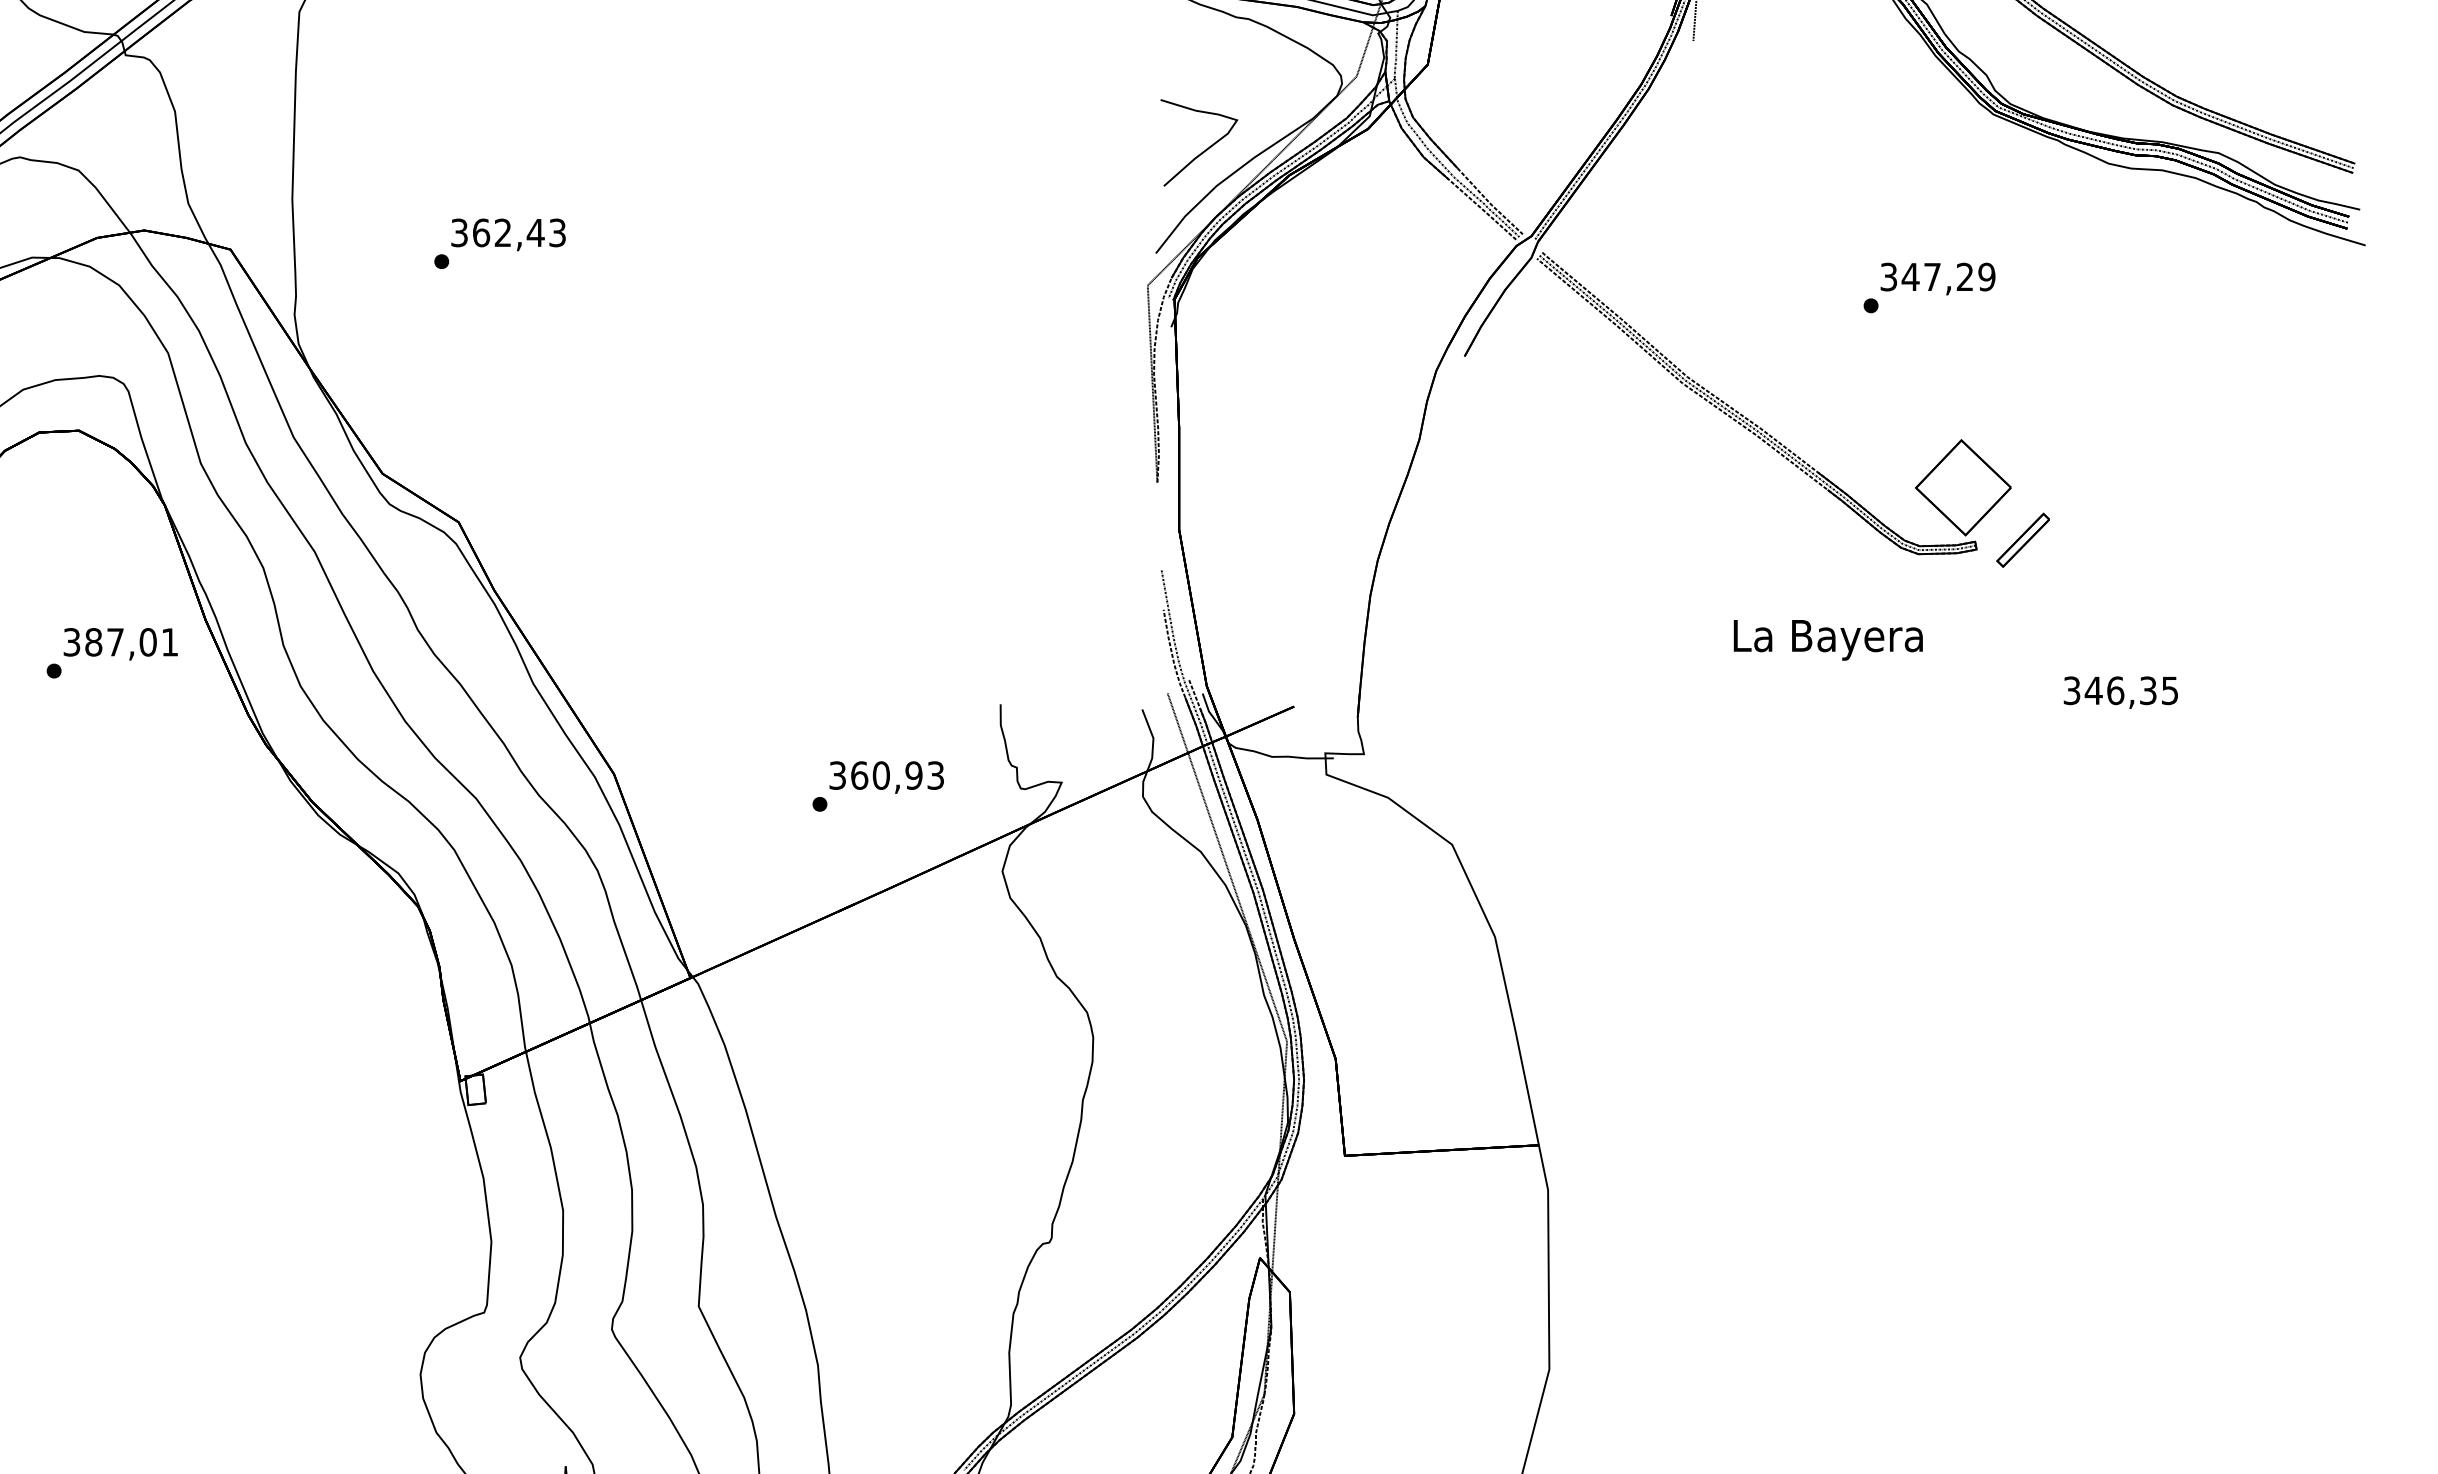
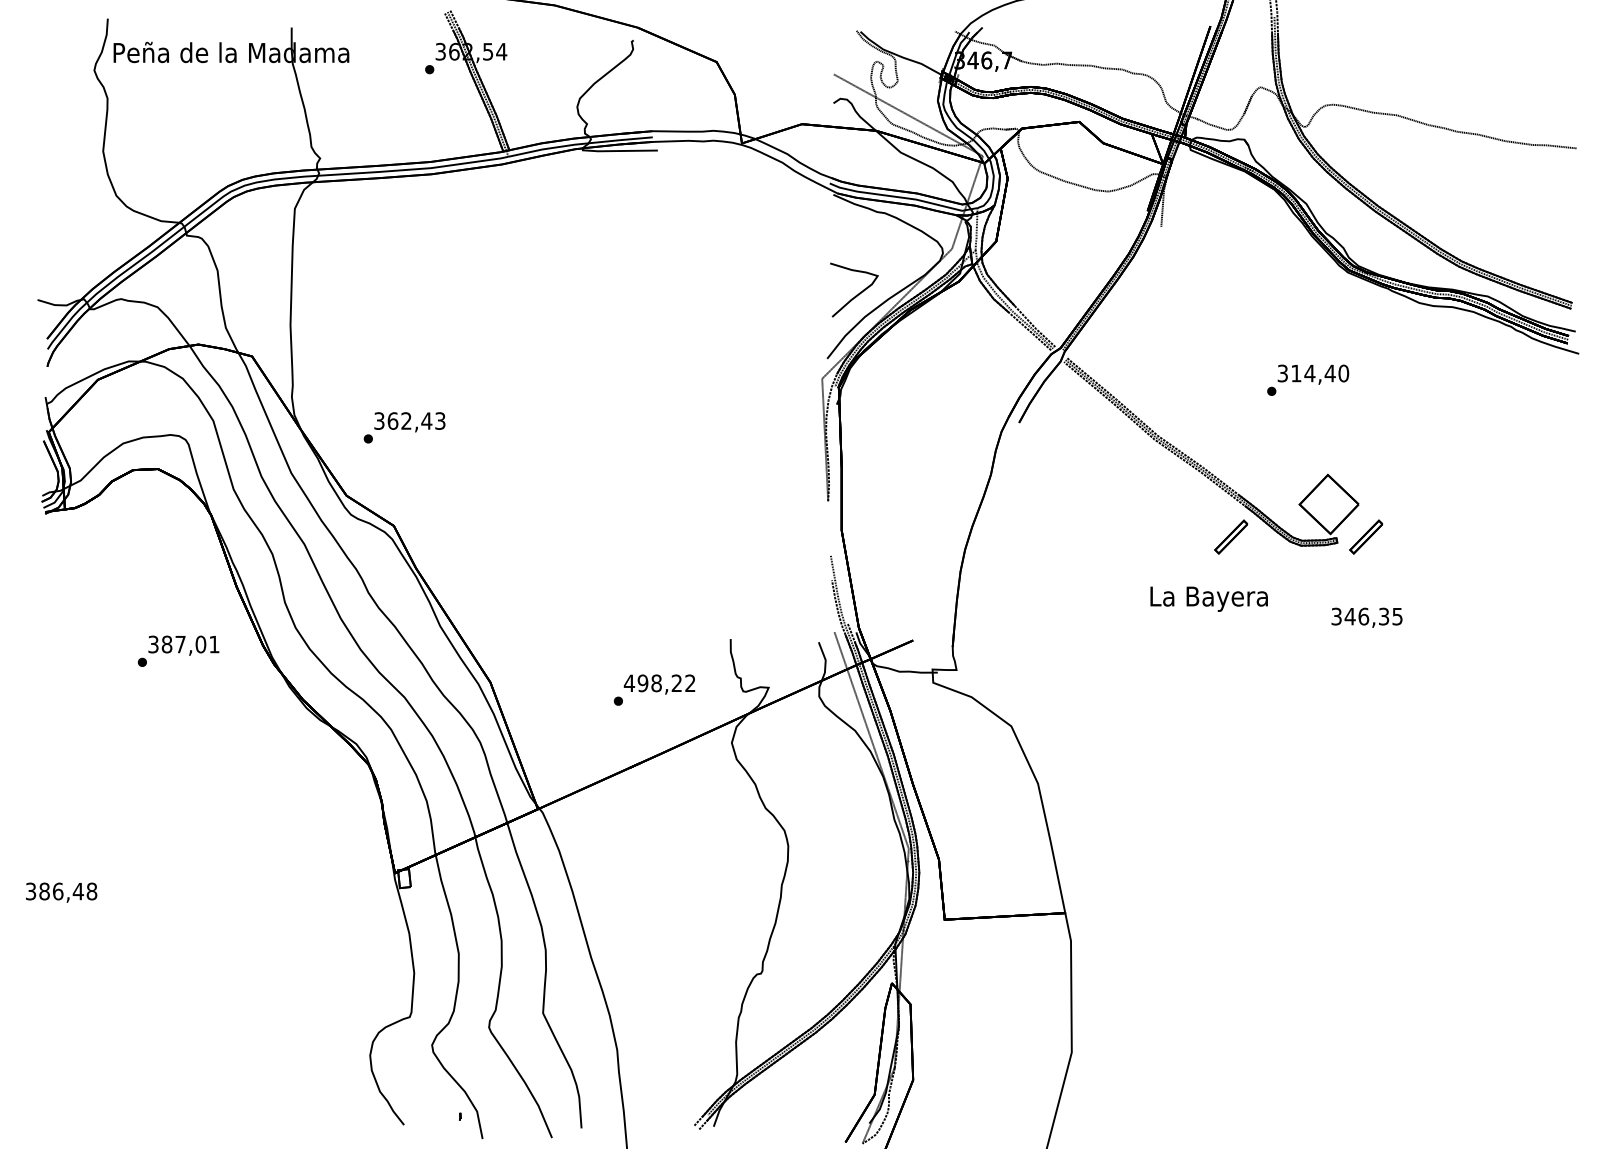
text: (499, 243) -> (404, 427), moved
text: (1947, 277) -> (1319, 373), 347,29 -> 314,40
part: (1806, 539) -> (1231, 536), added
text: (1827, 639) -> (1208, 598), moved
text: (112, 651) -> (178, 650), moved
text: (2120, 692) -> (1366, 617), moved
text: (886, 775) -> (659, 683), 360,93 -> 498,22

